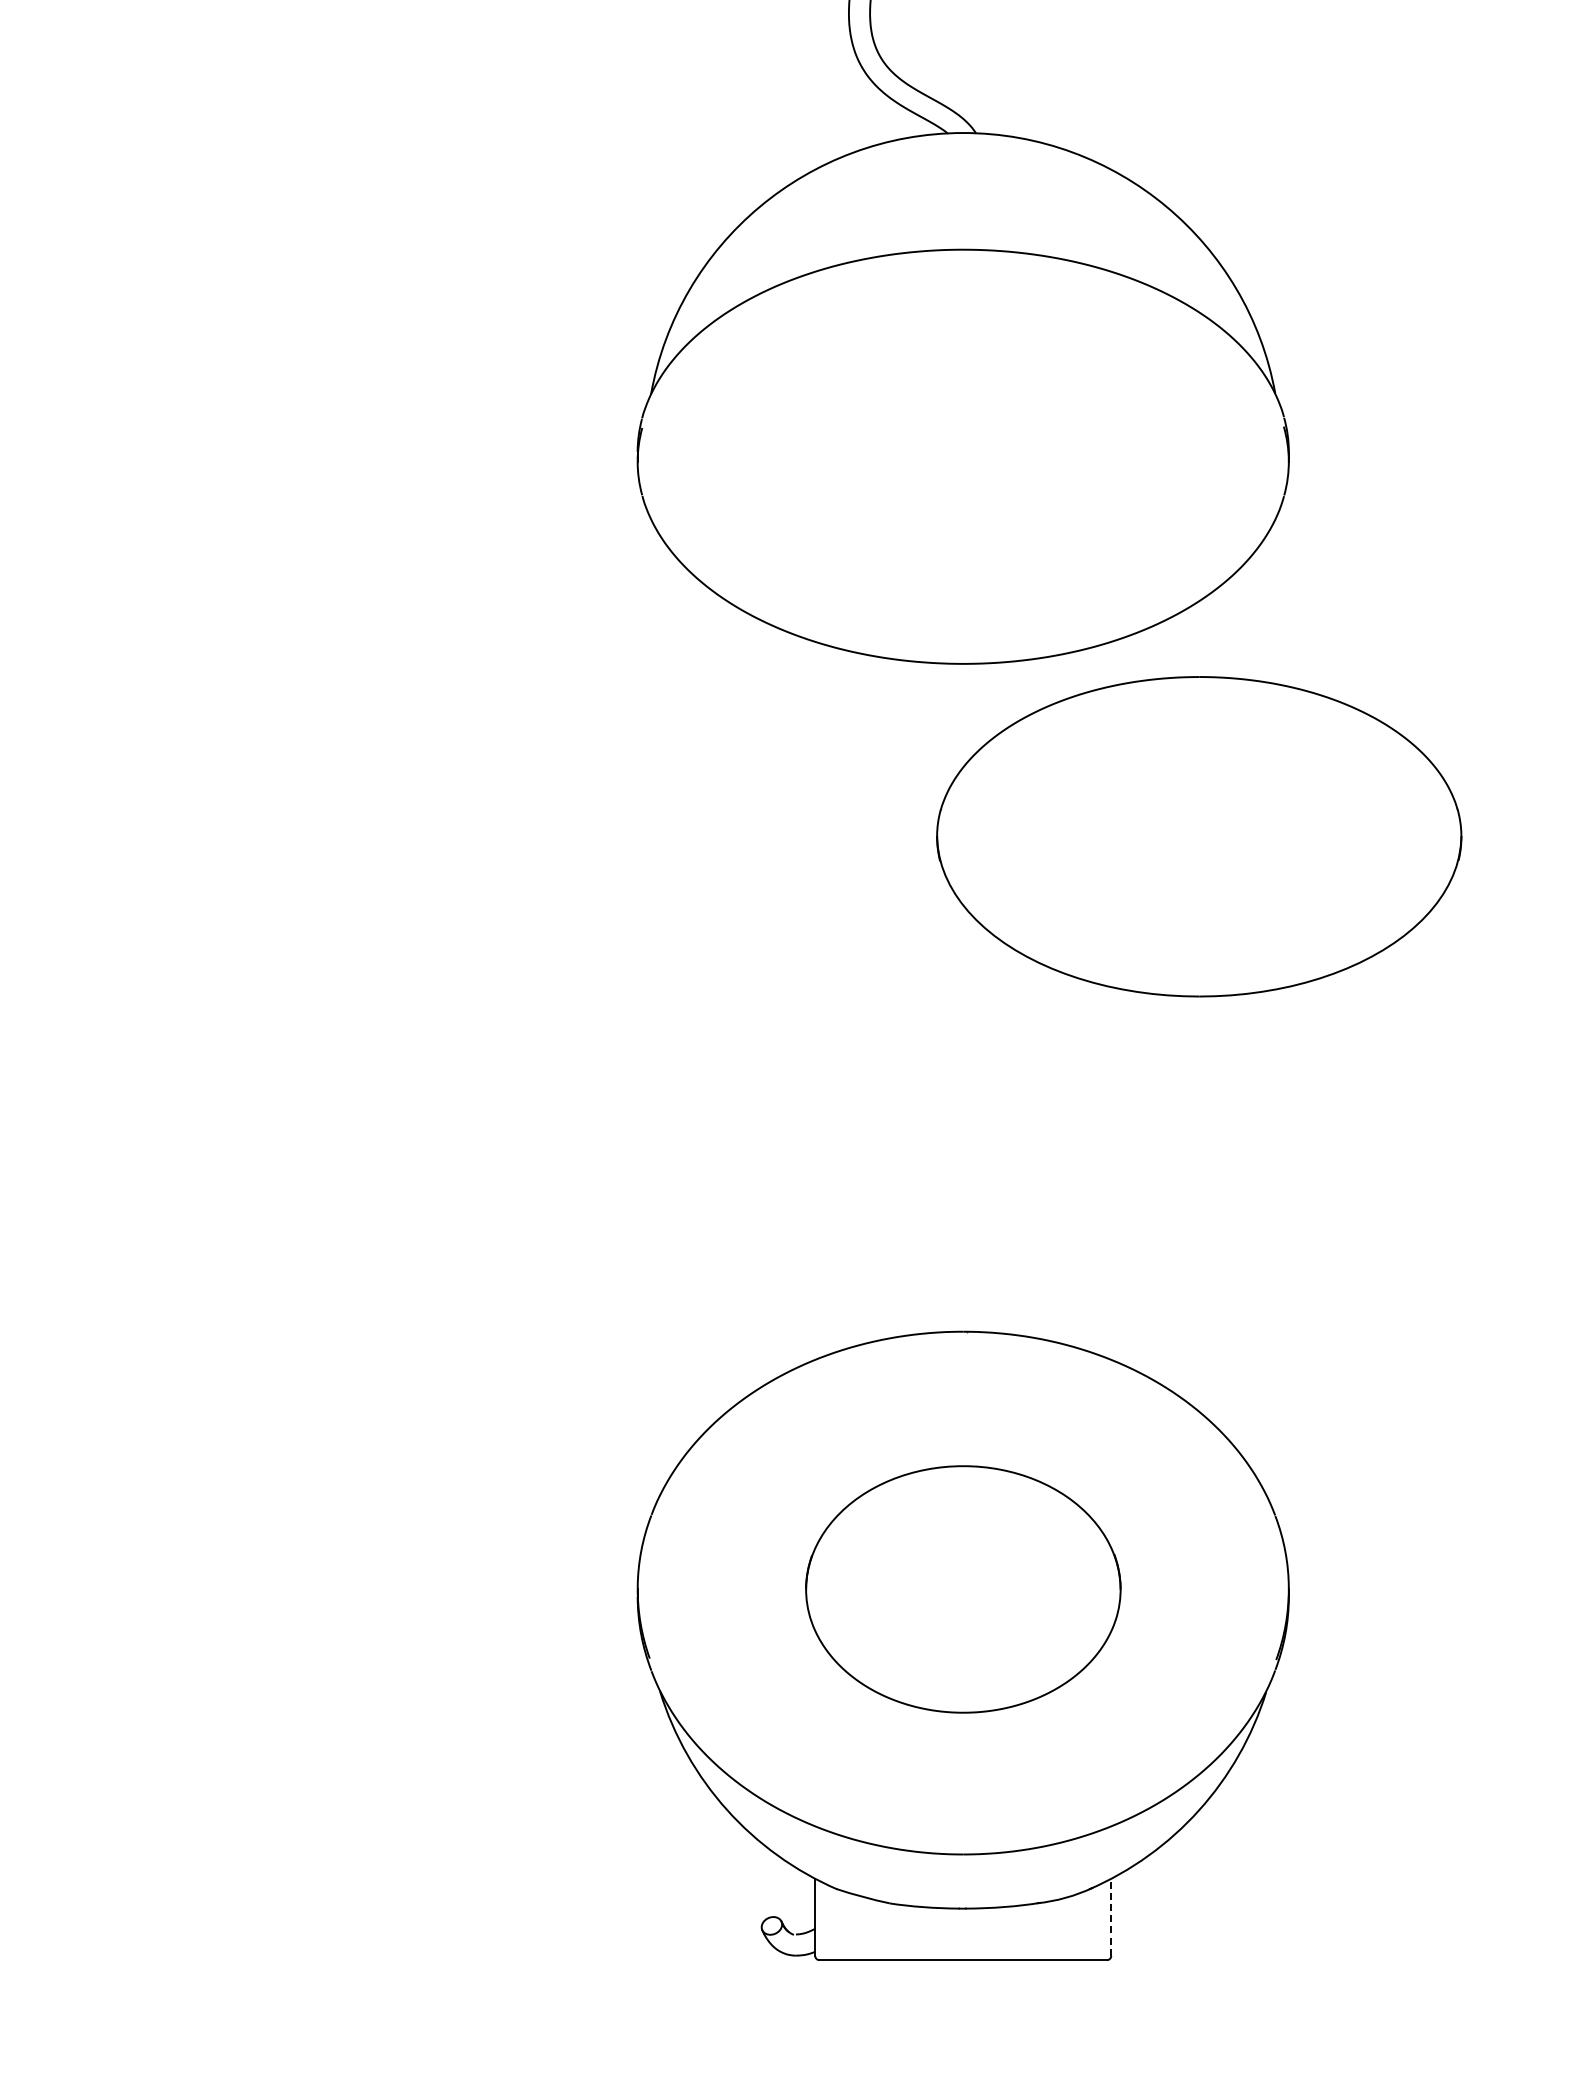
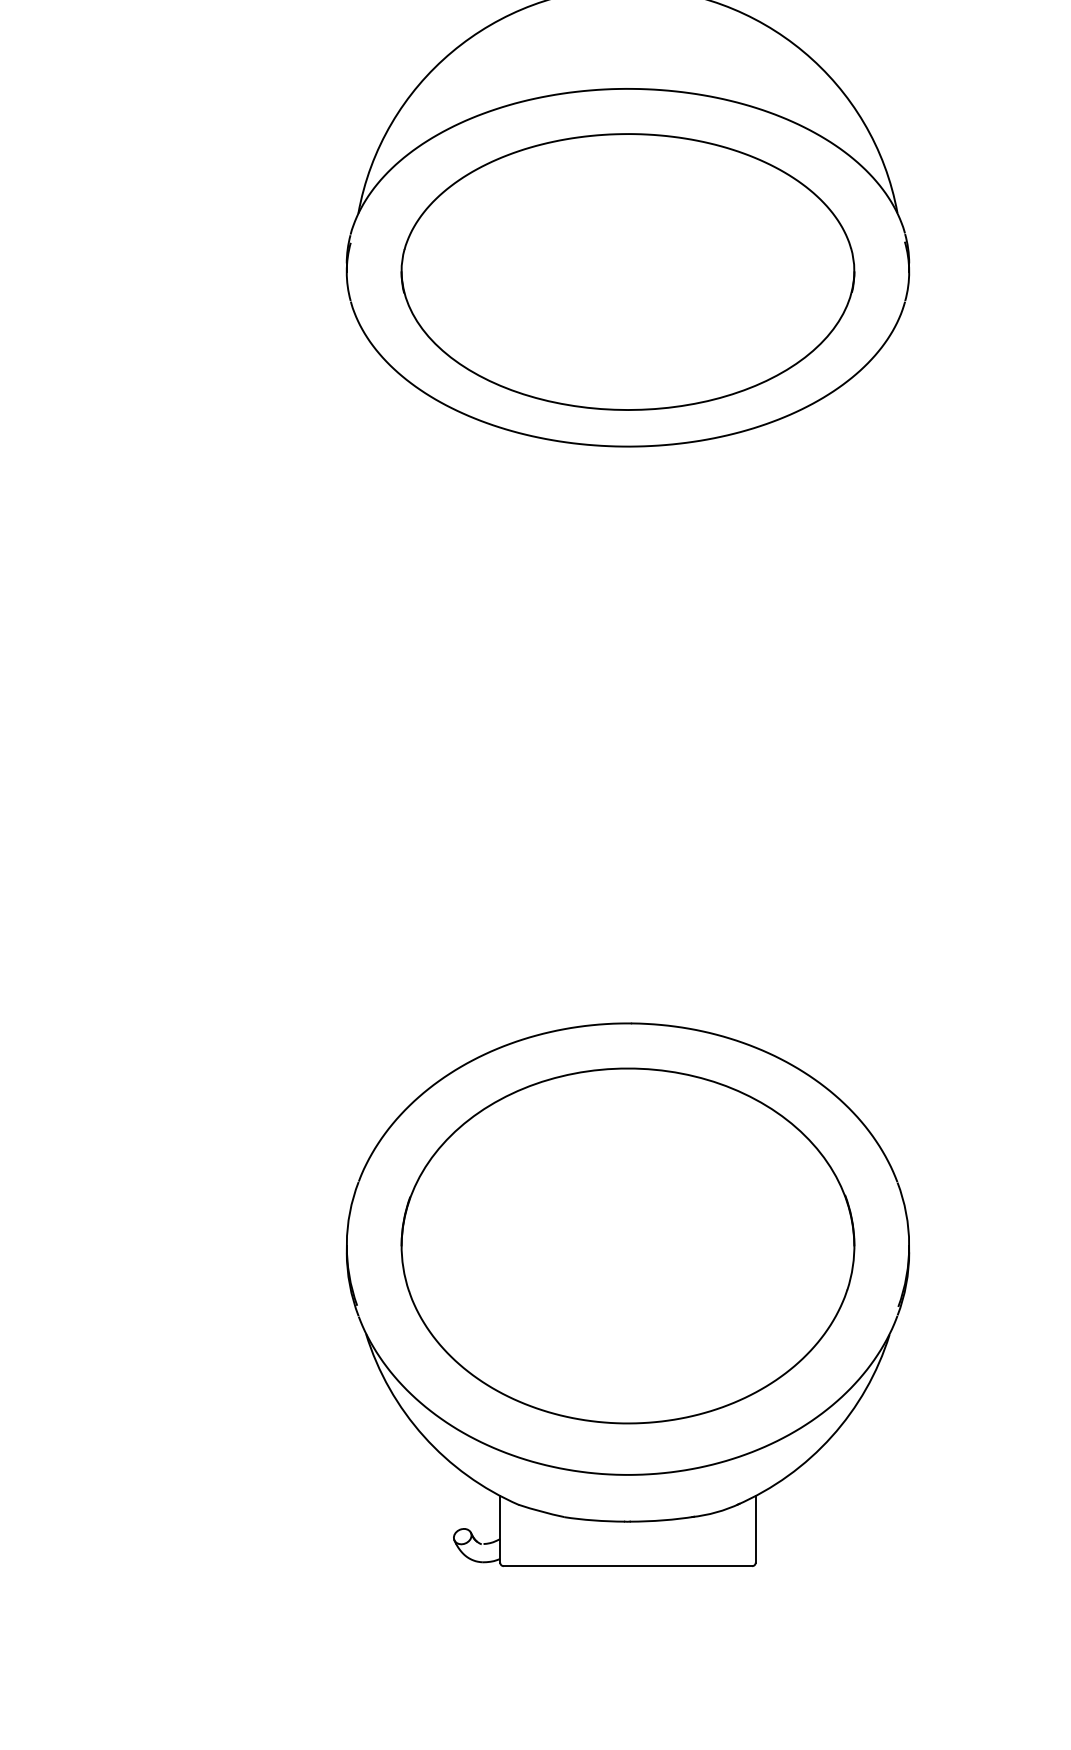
part: (1199, 836) -> (628, 271), moved
part: (963, 1589) -> (628, 1246), size x1.67
line: (1111, 1917) -> (756, 1529), dashed -> solid

